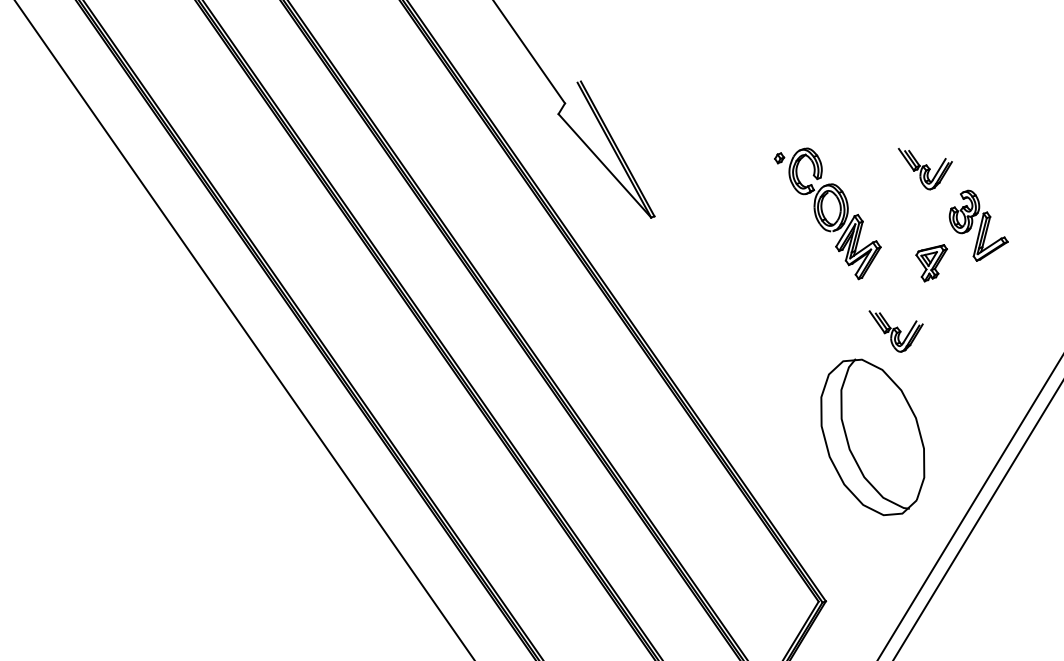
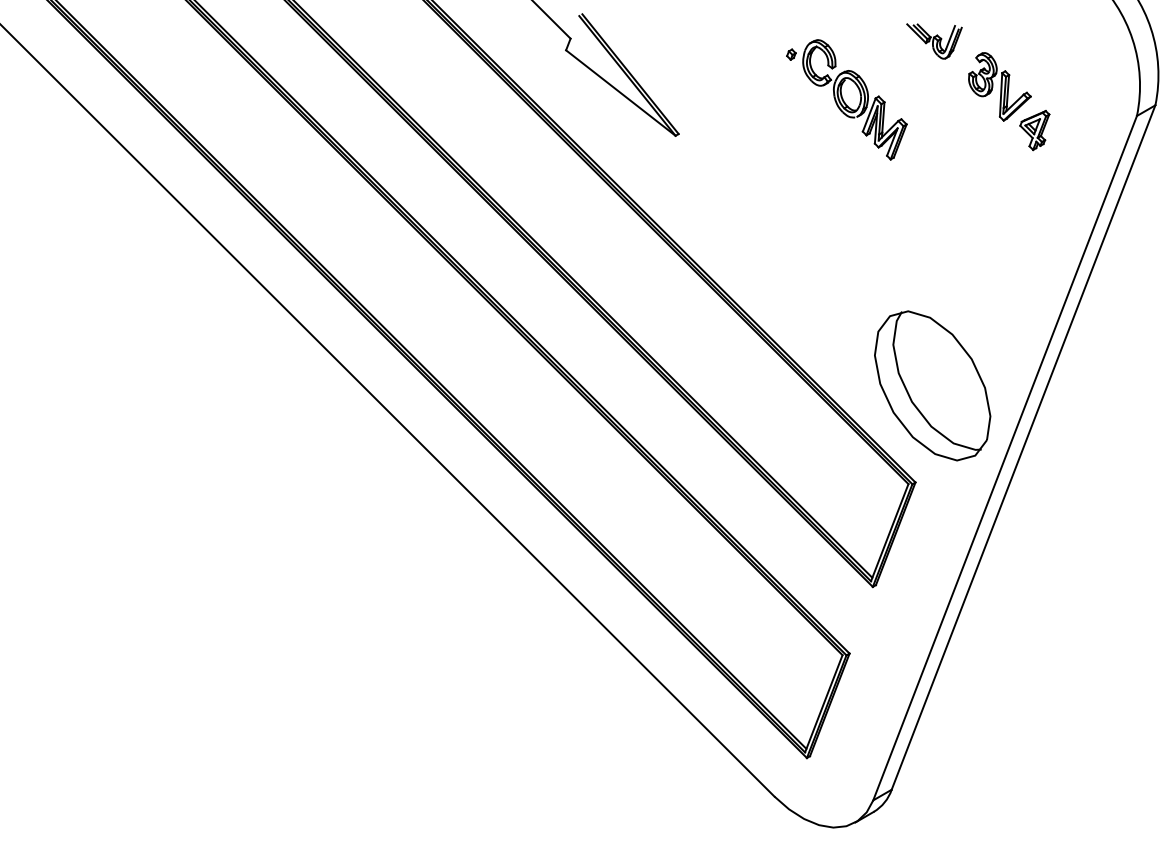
part: (929, 262) -> (1034, 130), moved
part: (893, 333) -> (934, 206), removed
part: (872, 437) -> (932, 385), moved

